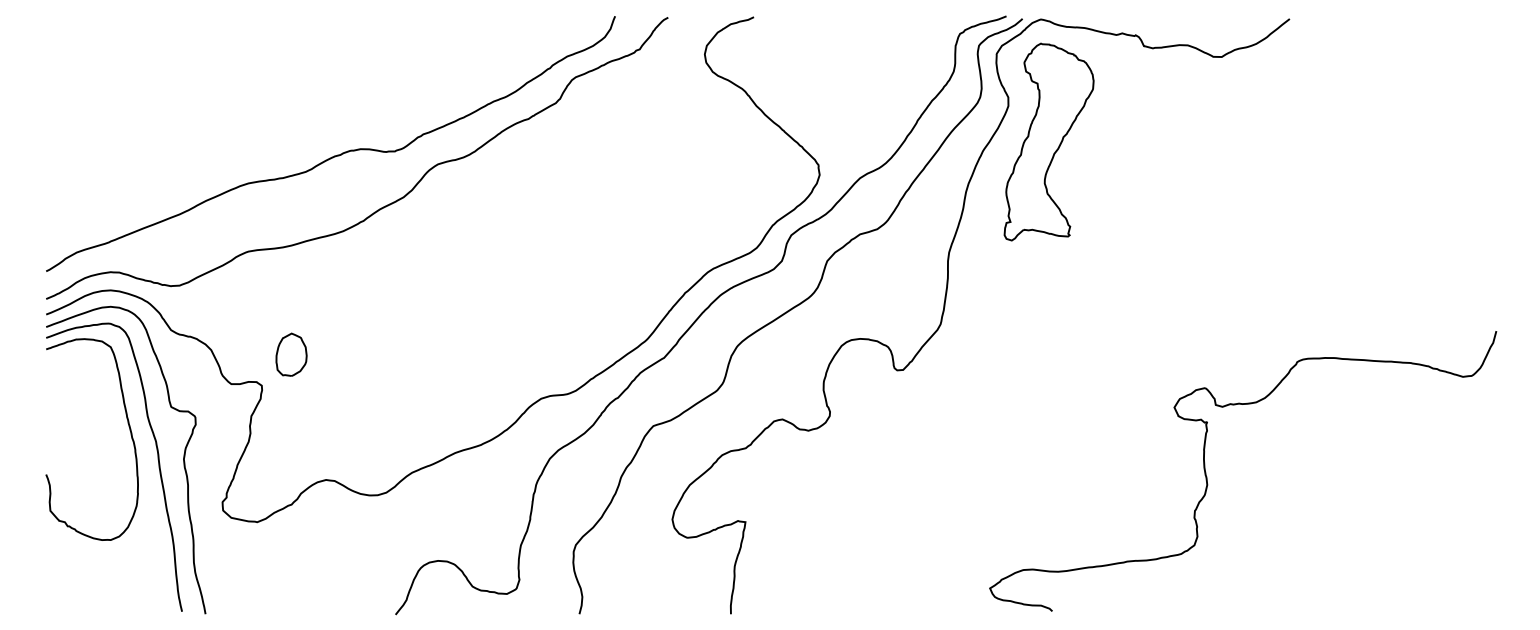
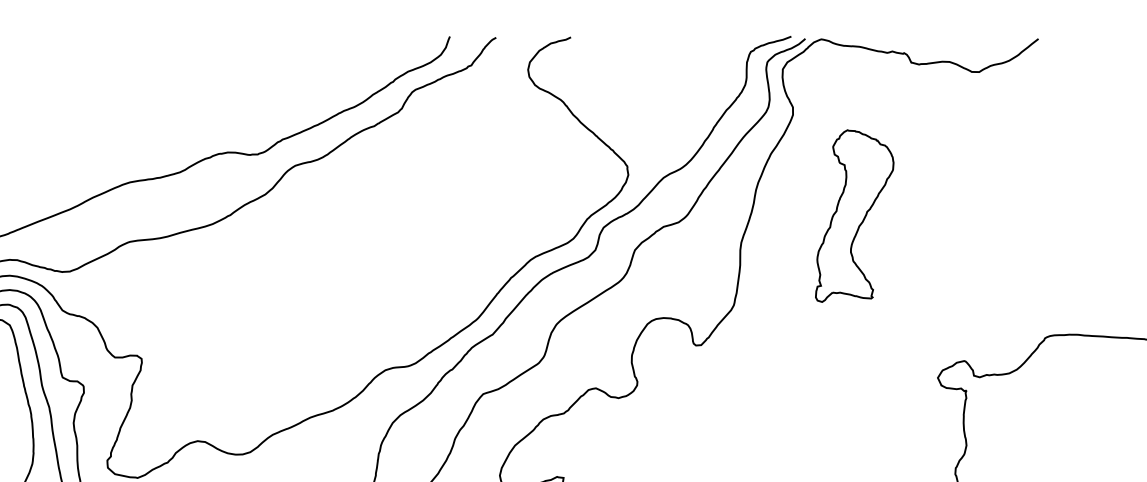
part: (1048, 141) -> (854, 215), moved
part: (291, 354) -> (167, 331), removed

